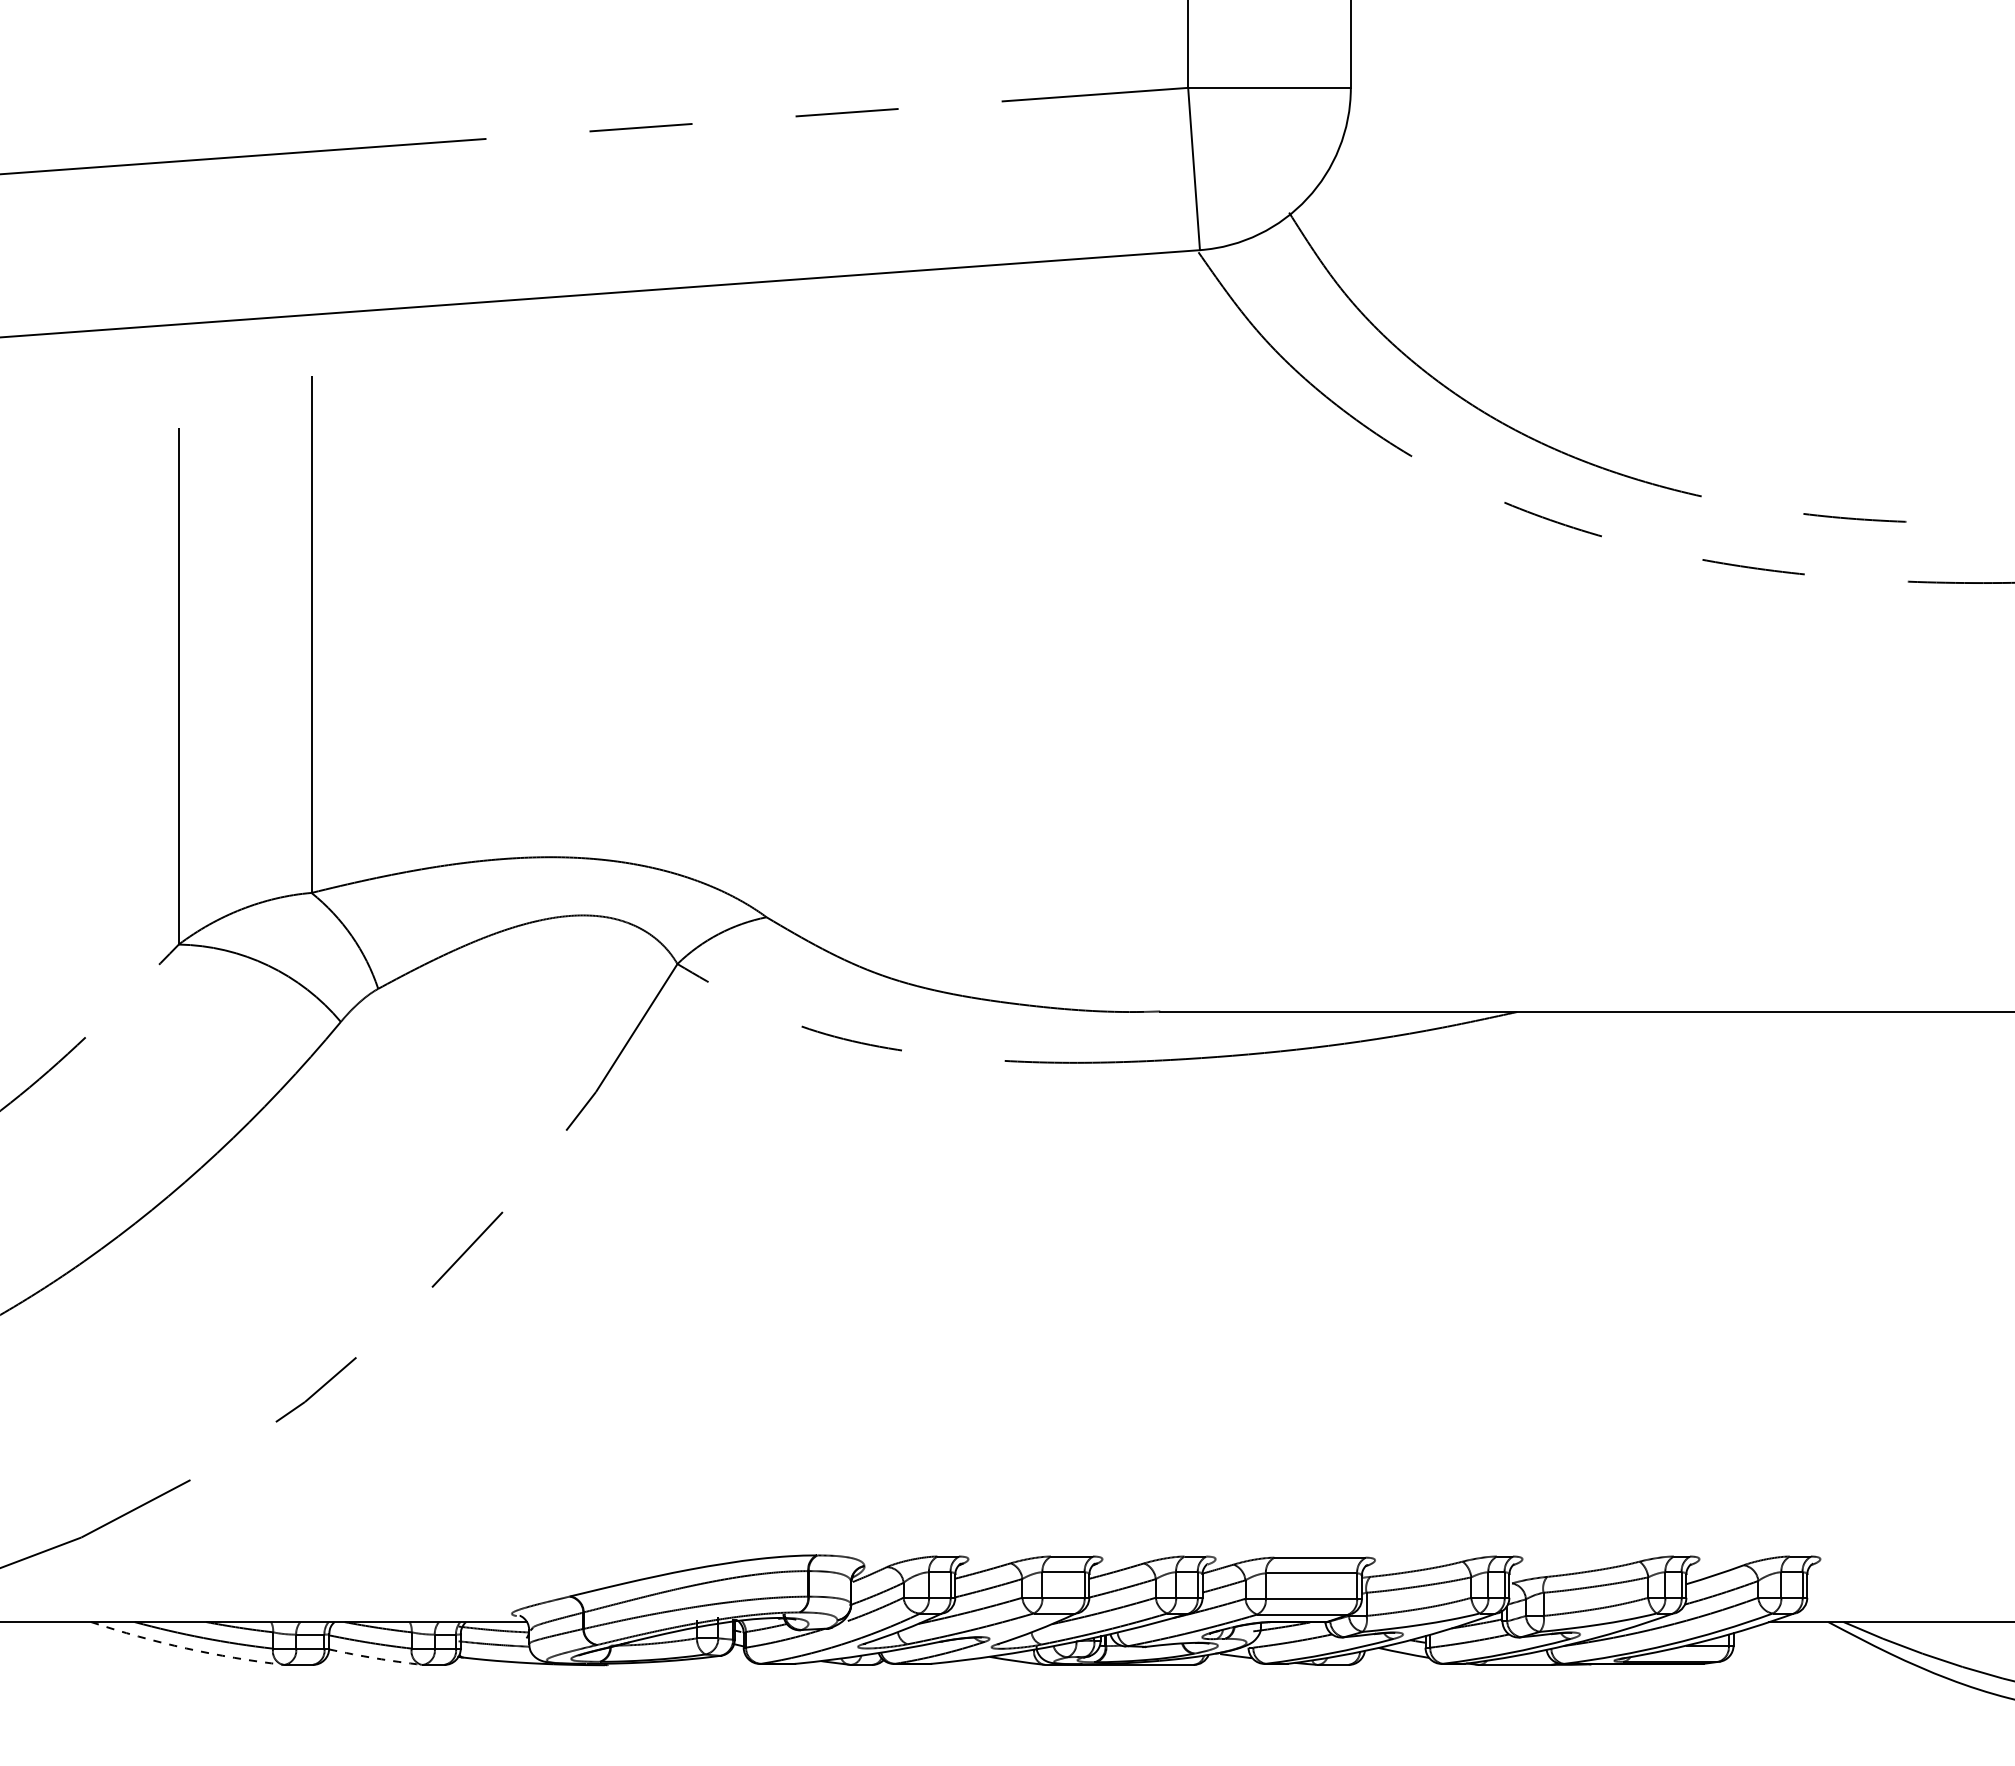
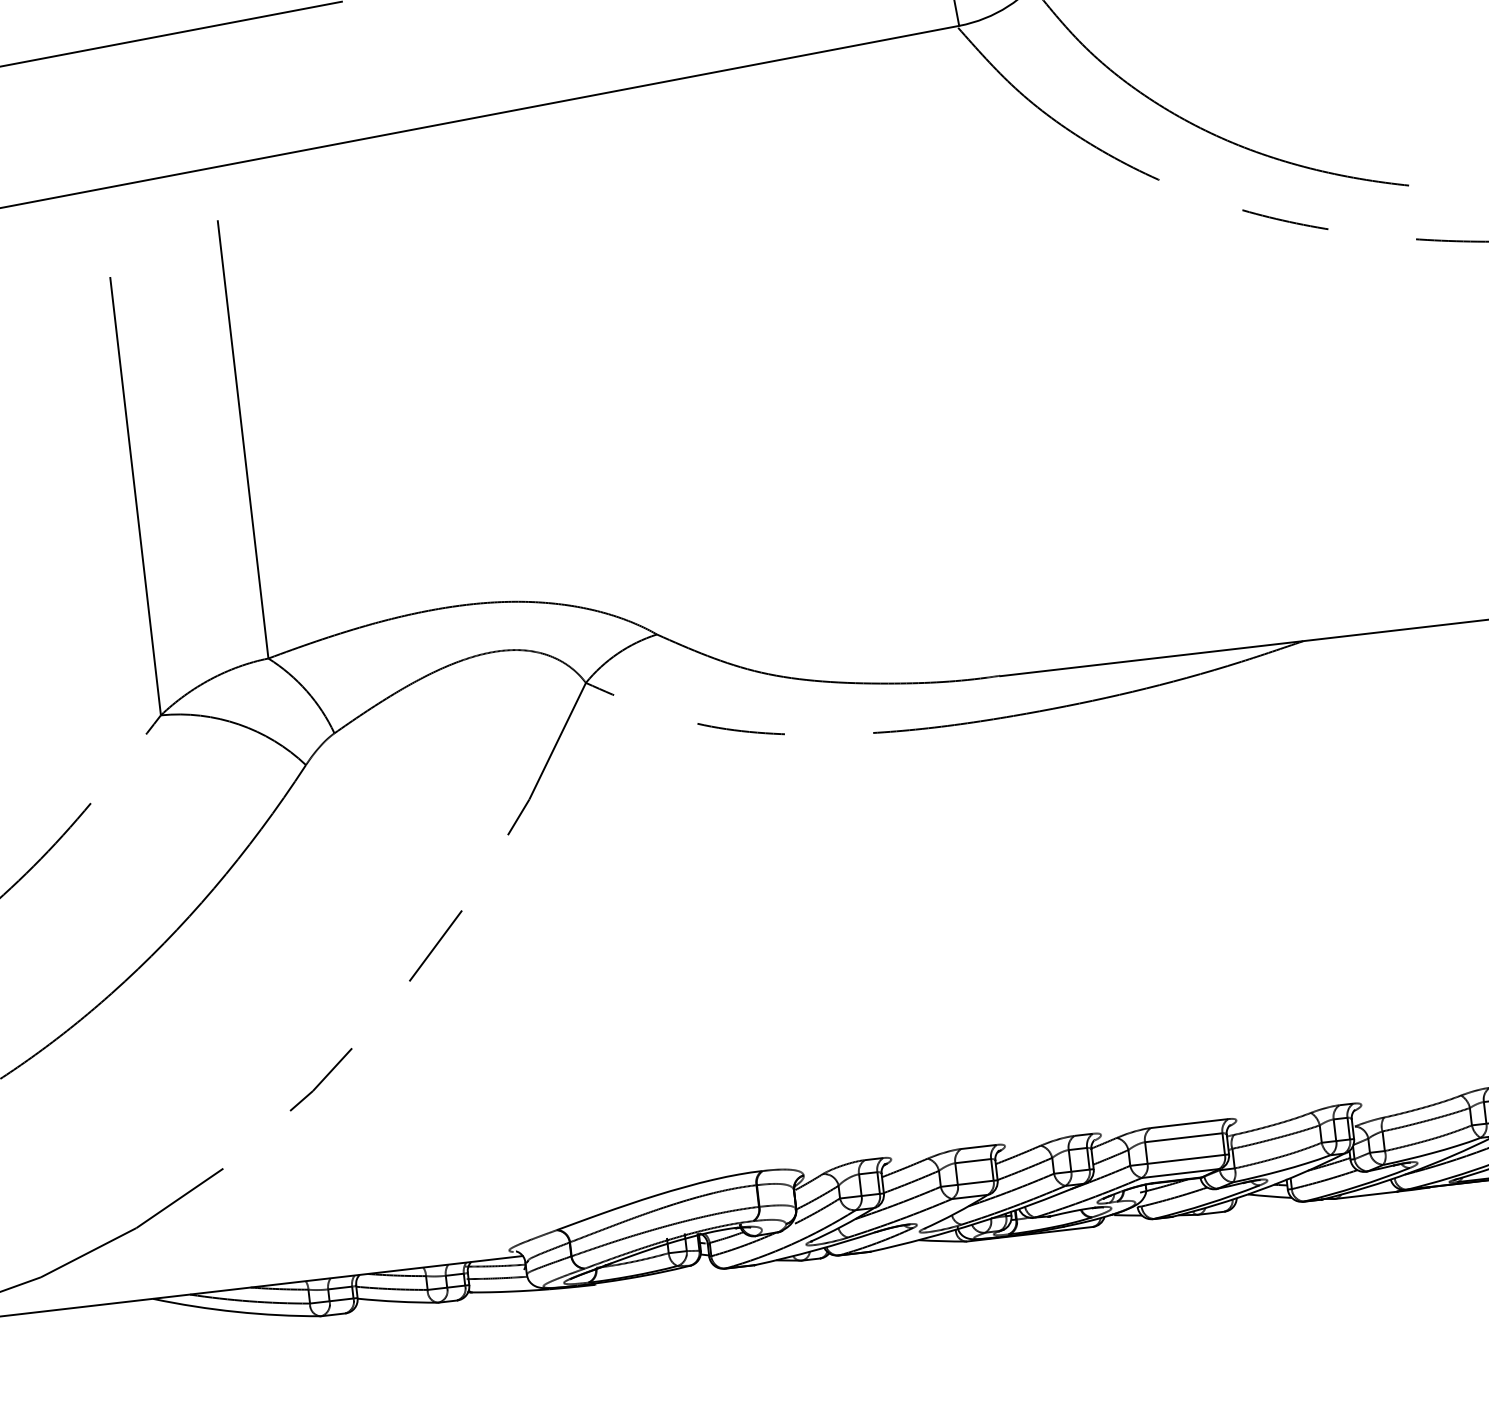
arc: (186, 1648) -> (236, 1311), dashed -> solid
arc: (375, 1658) -> (397, 1301), dashed -> solid

